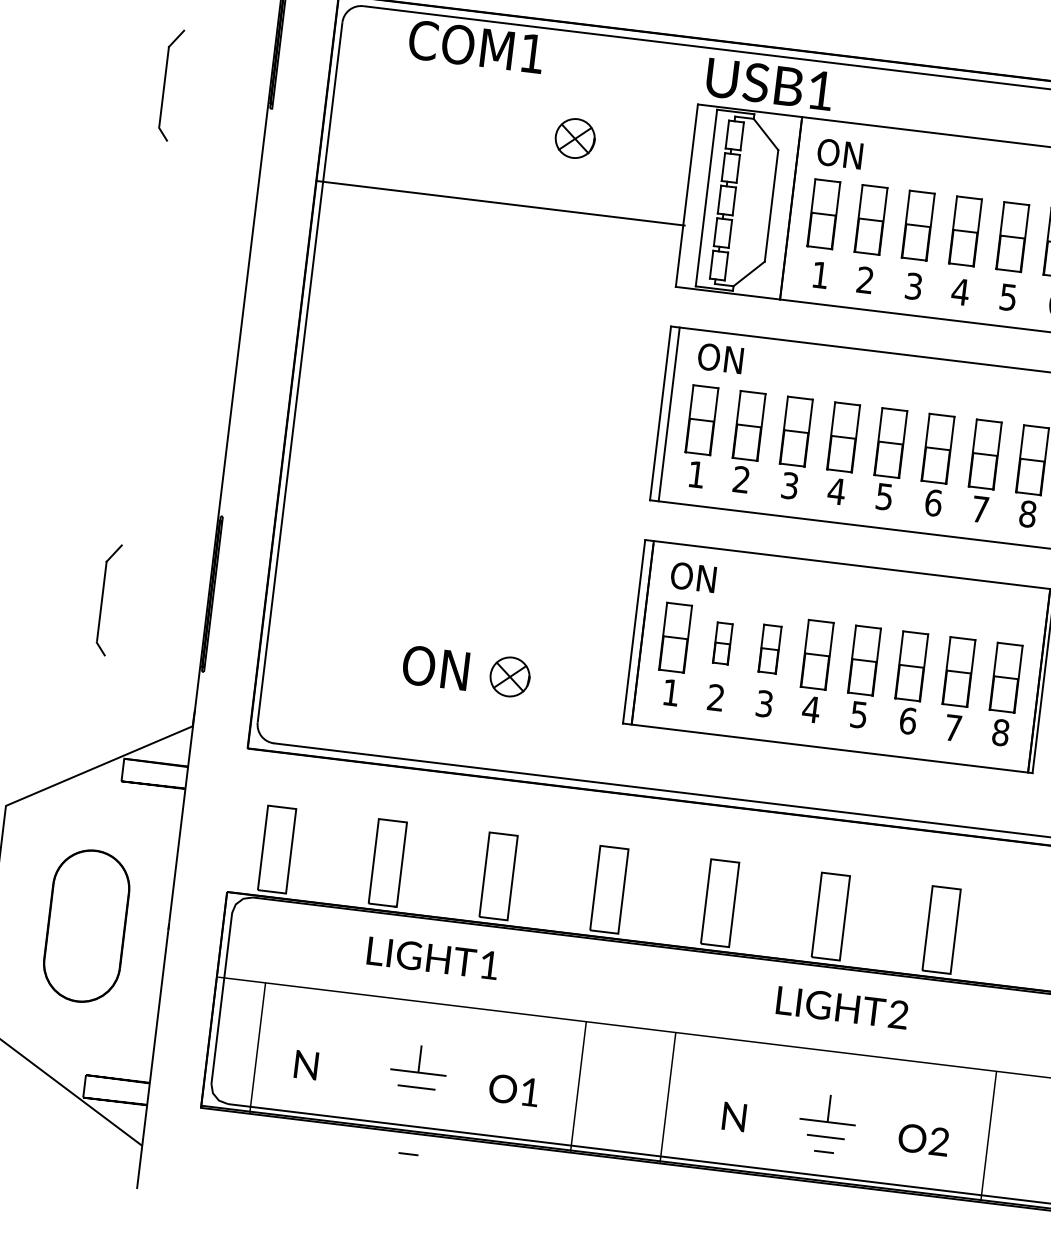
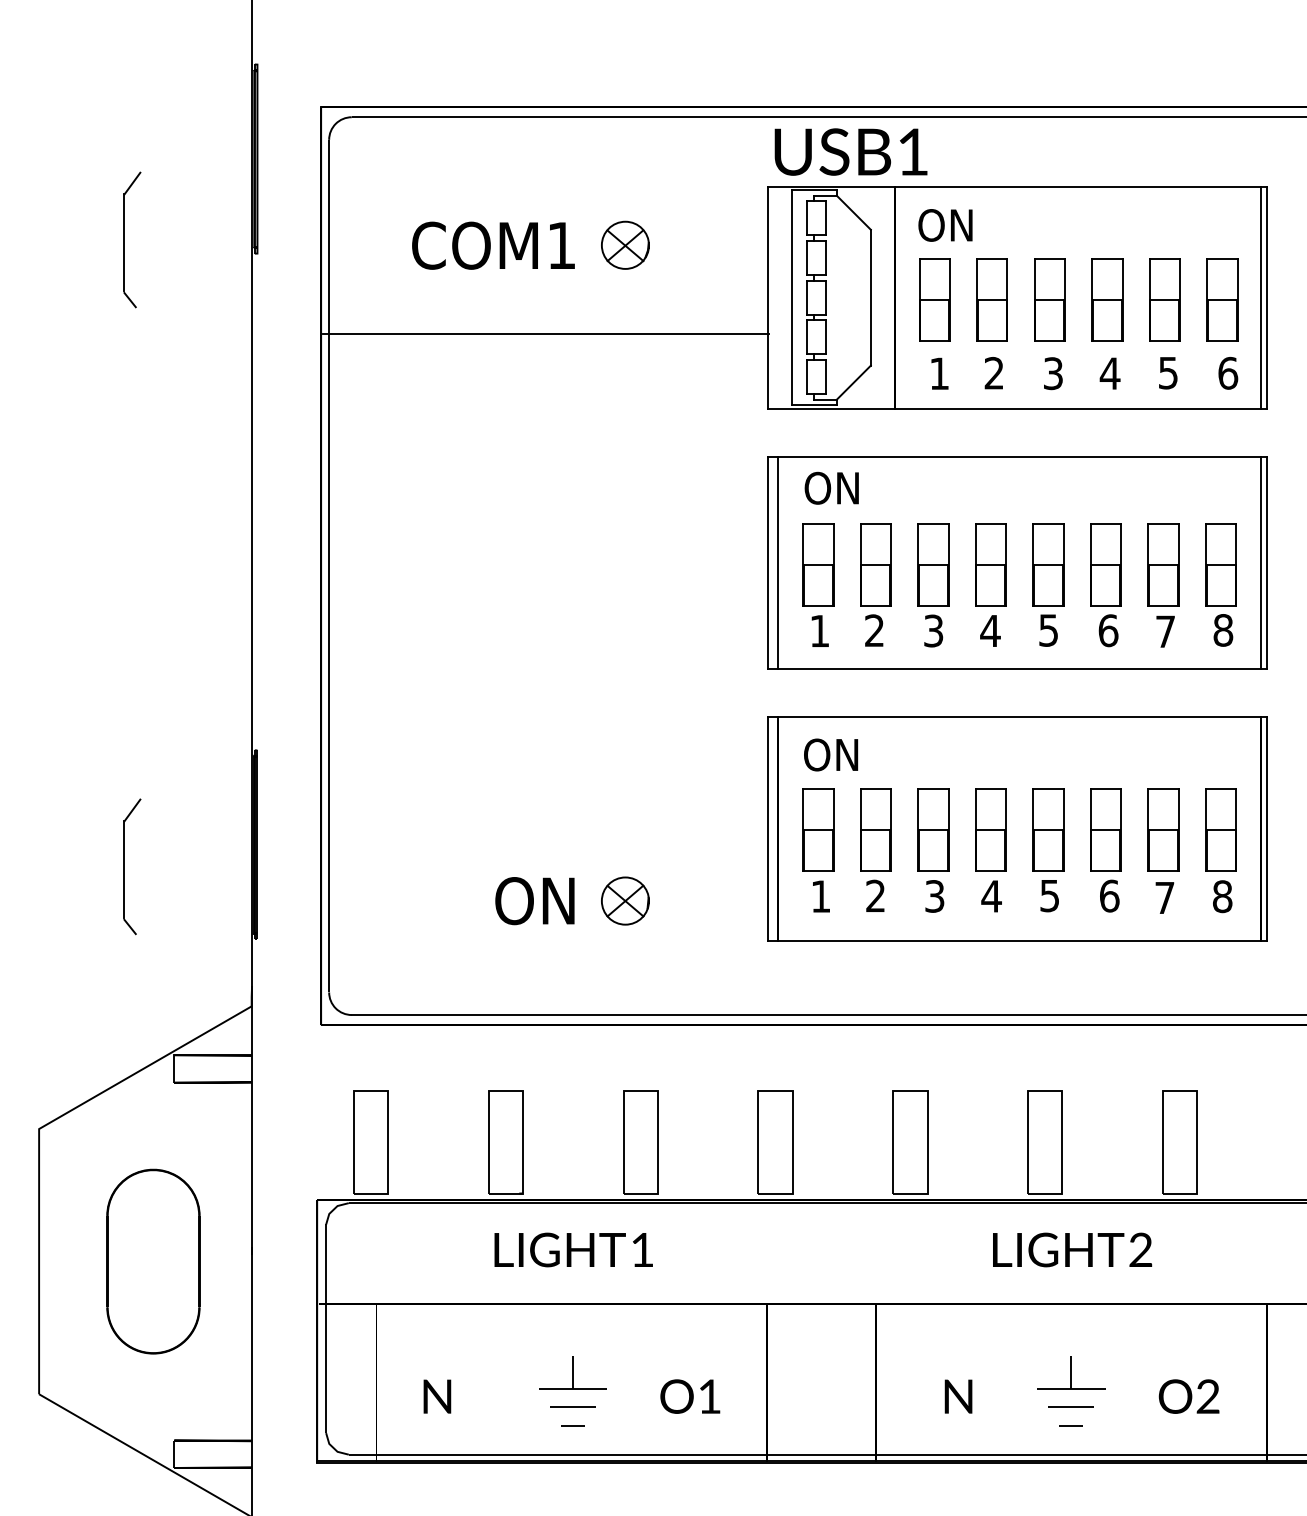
text: (476, 46) -> (493, 245), moved
part: (722, 643) -> (875, 829), size x1.67
part: (770, 648) -> (933, 829), size x1.43
line: (408, 1154) -> (572, 1425), moved

